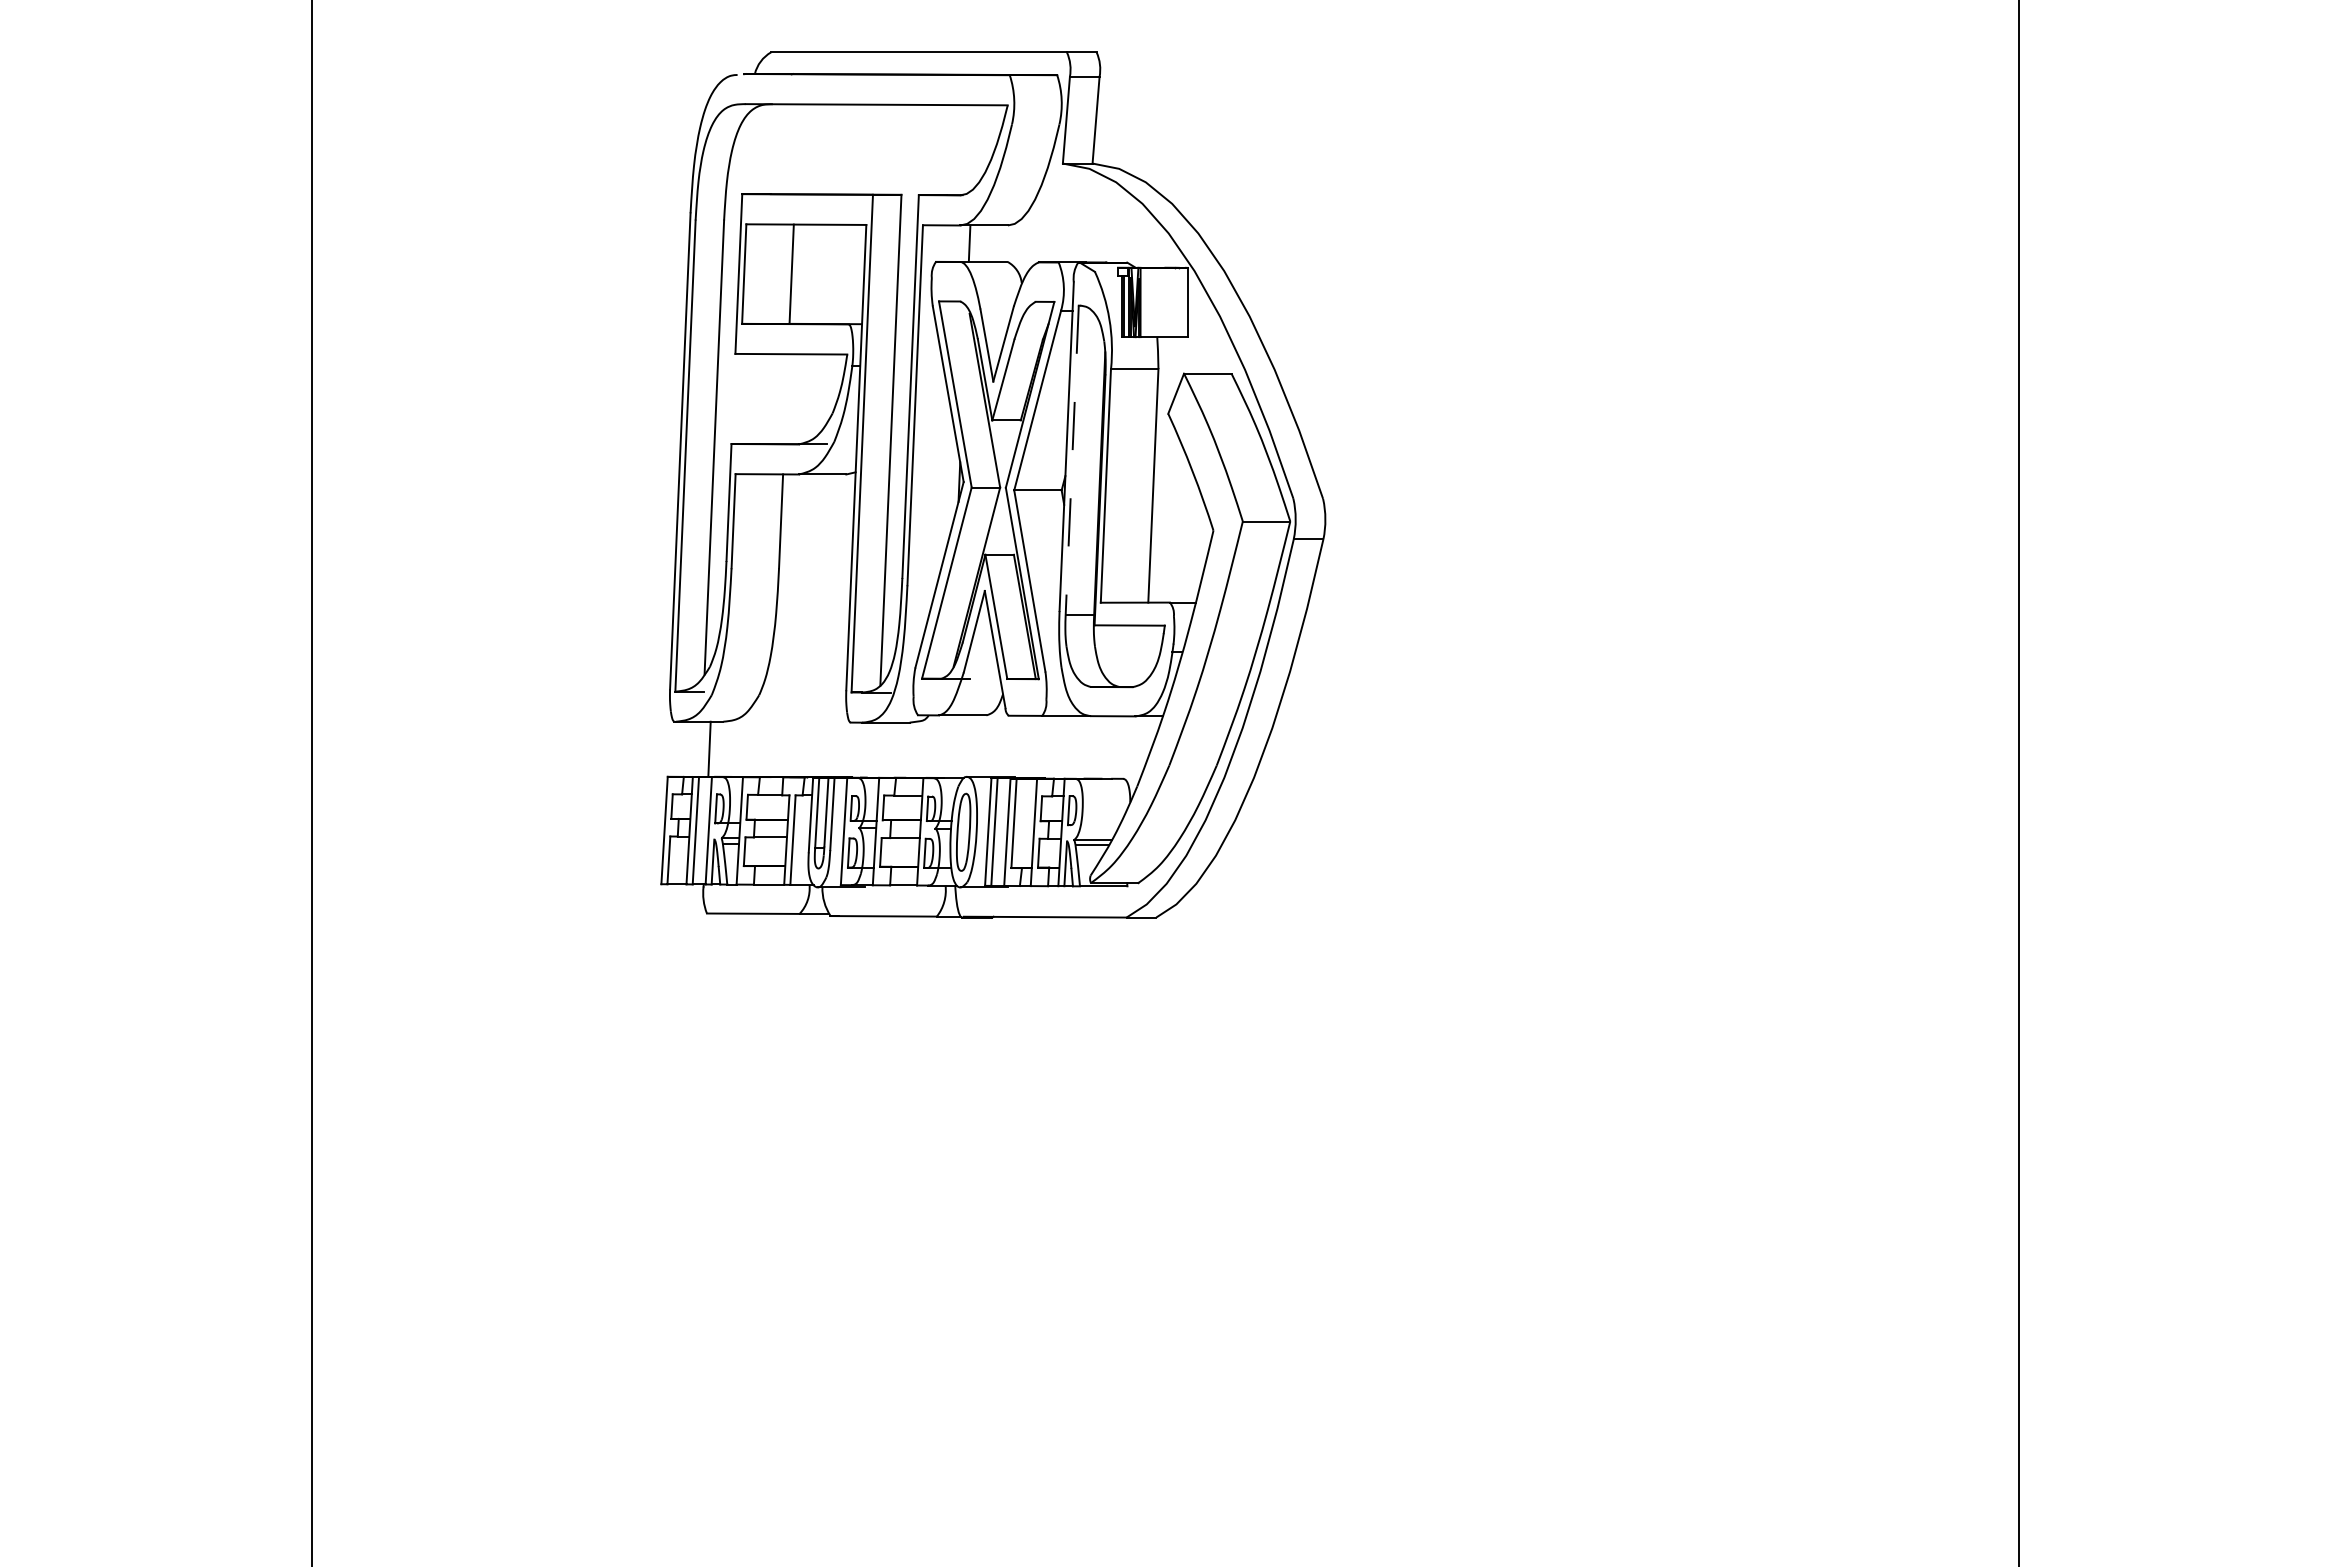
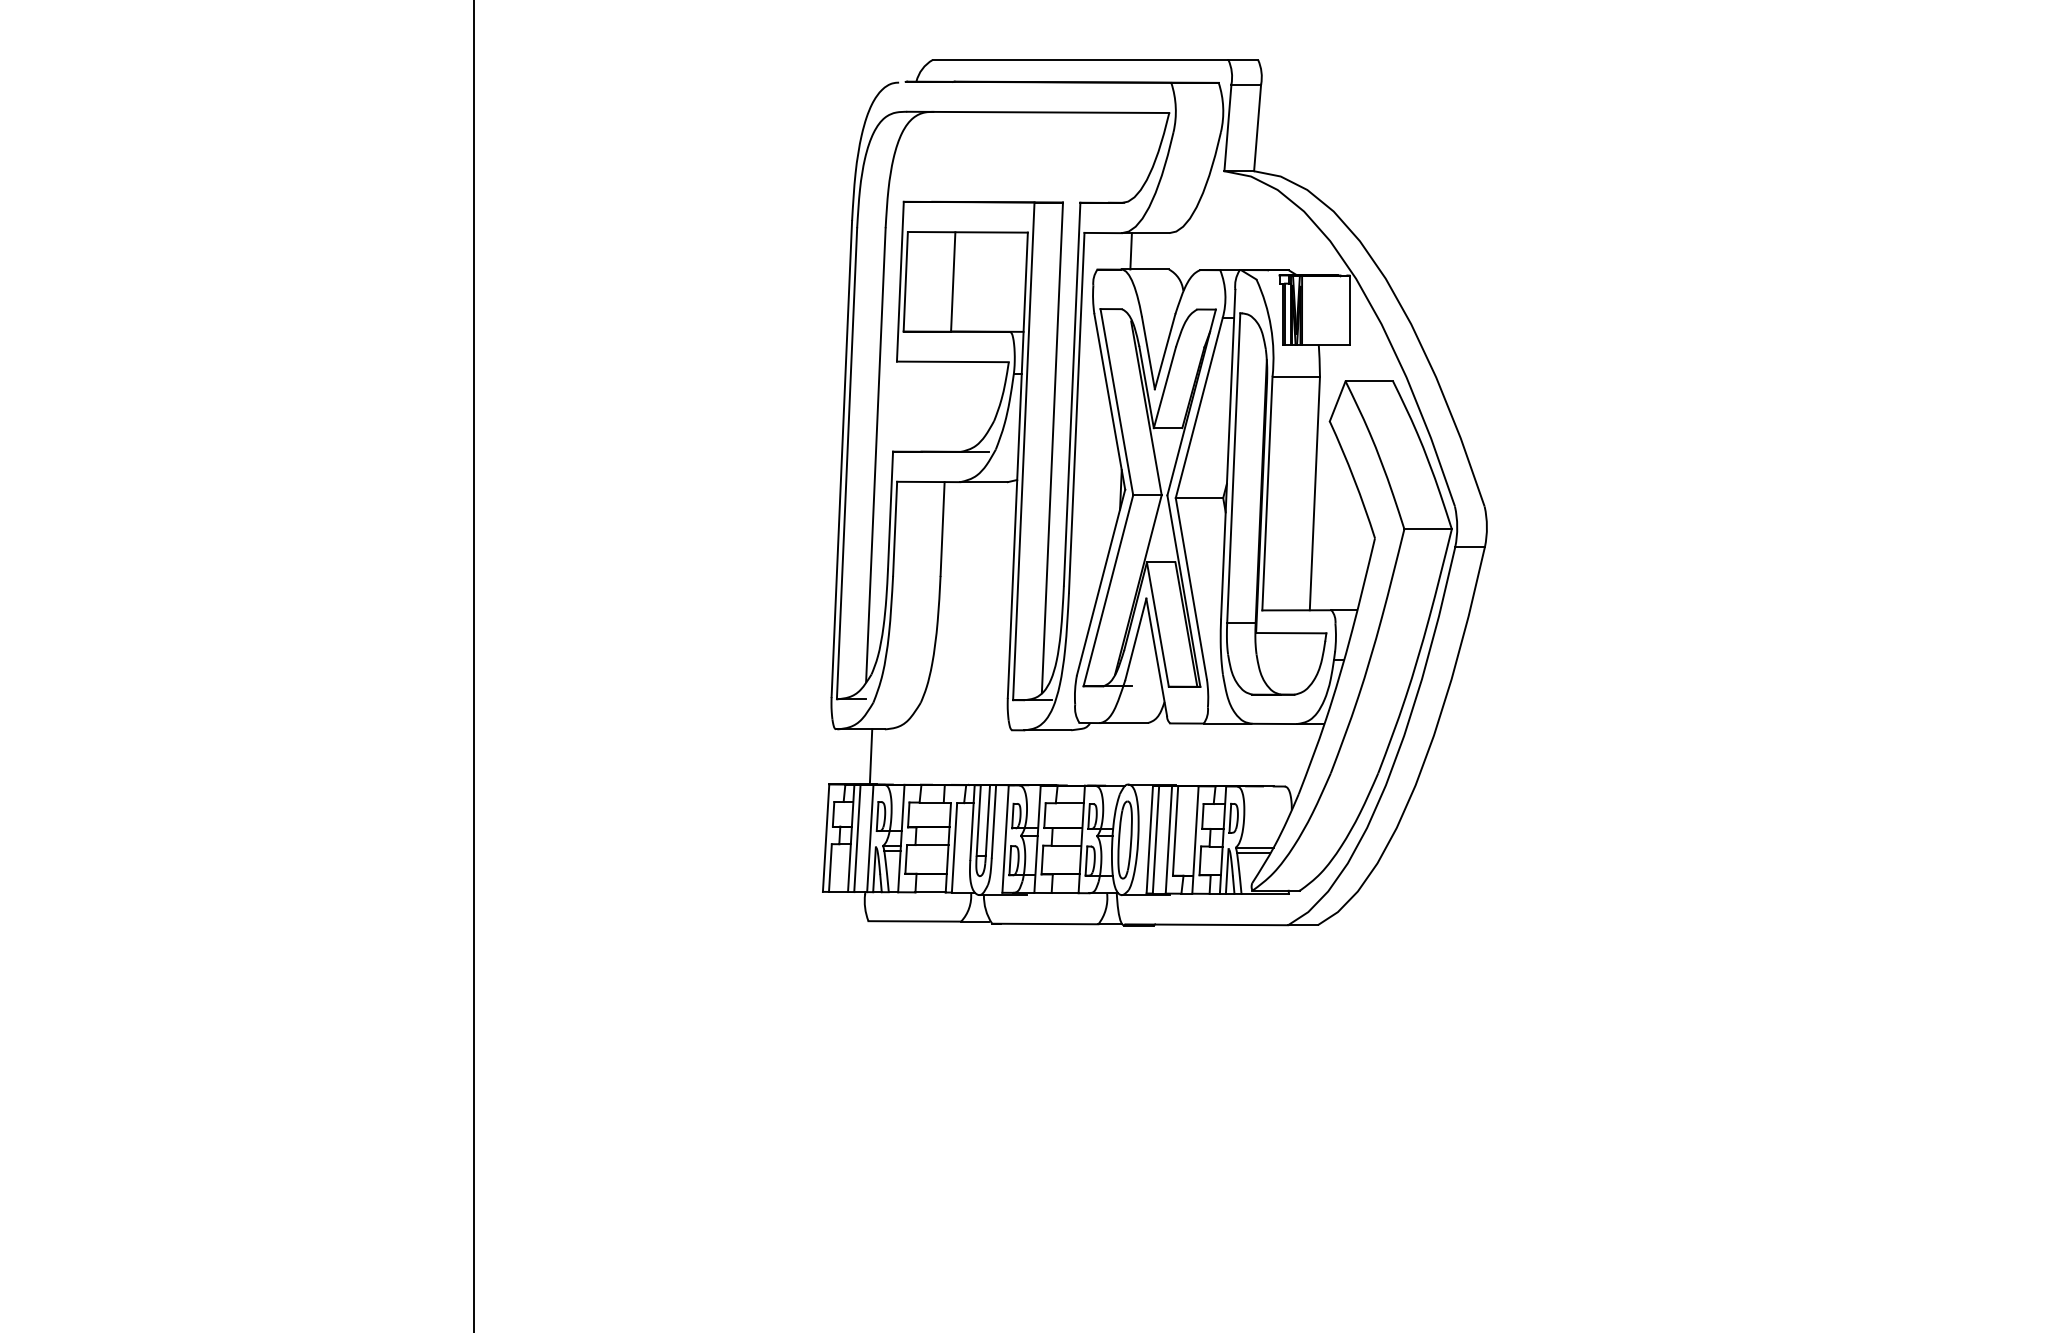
line: (1072, 460) -> (1234, 468), dashed -> solid

